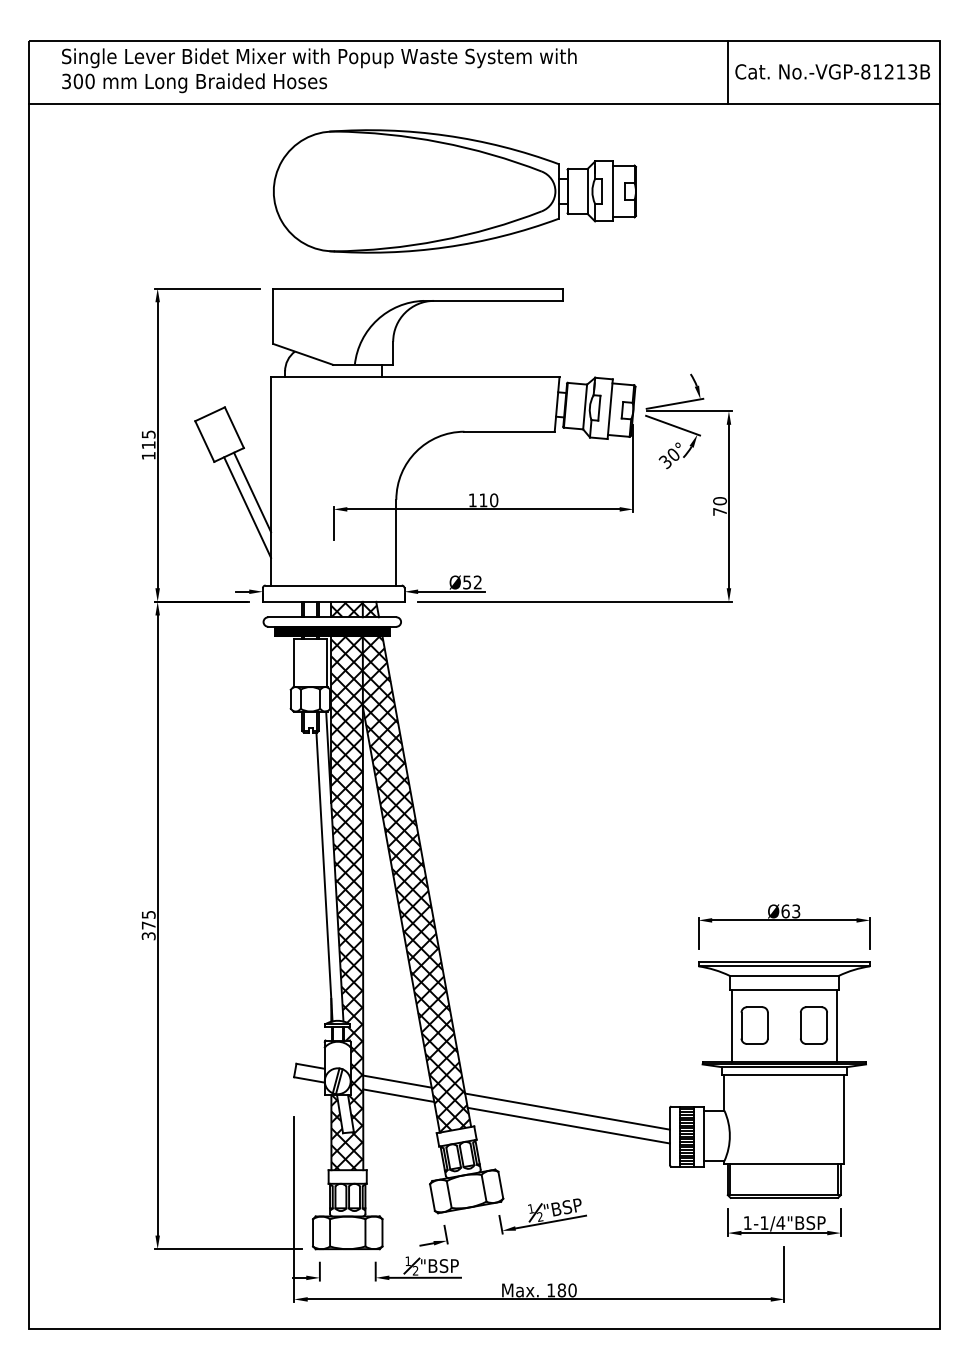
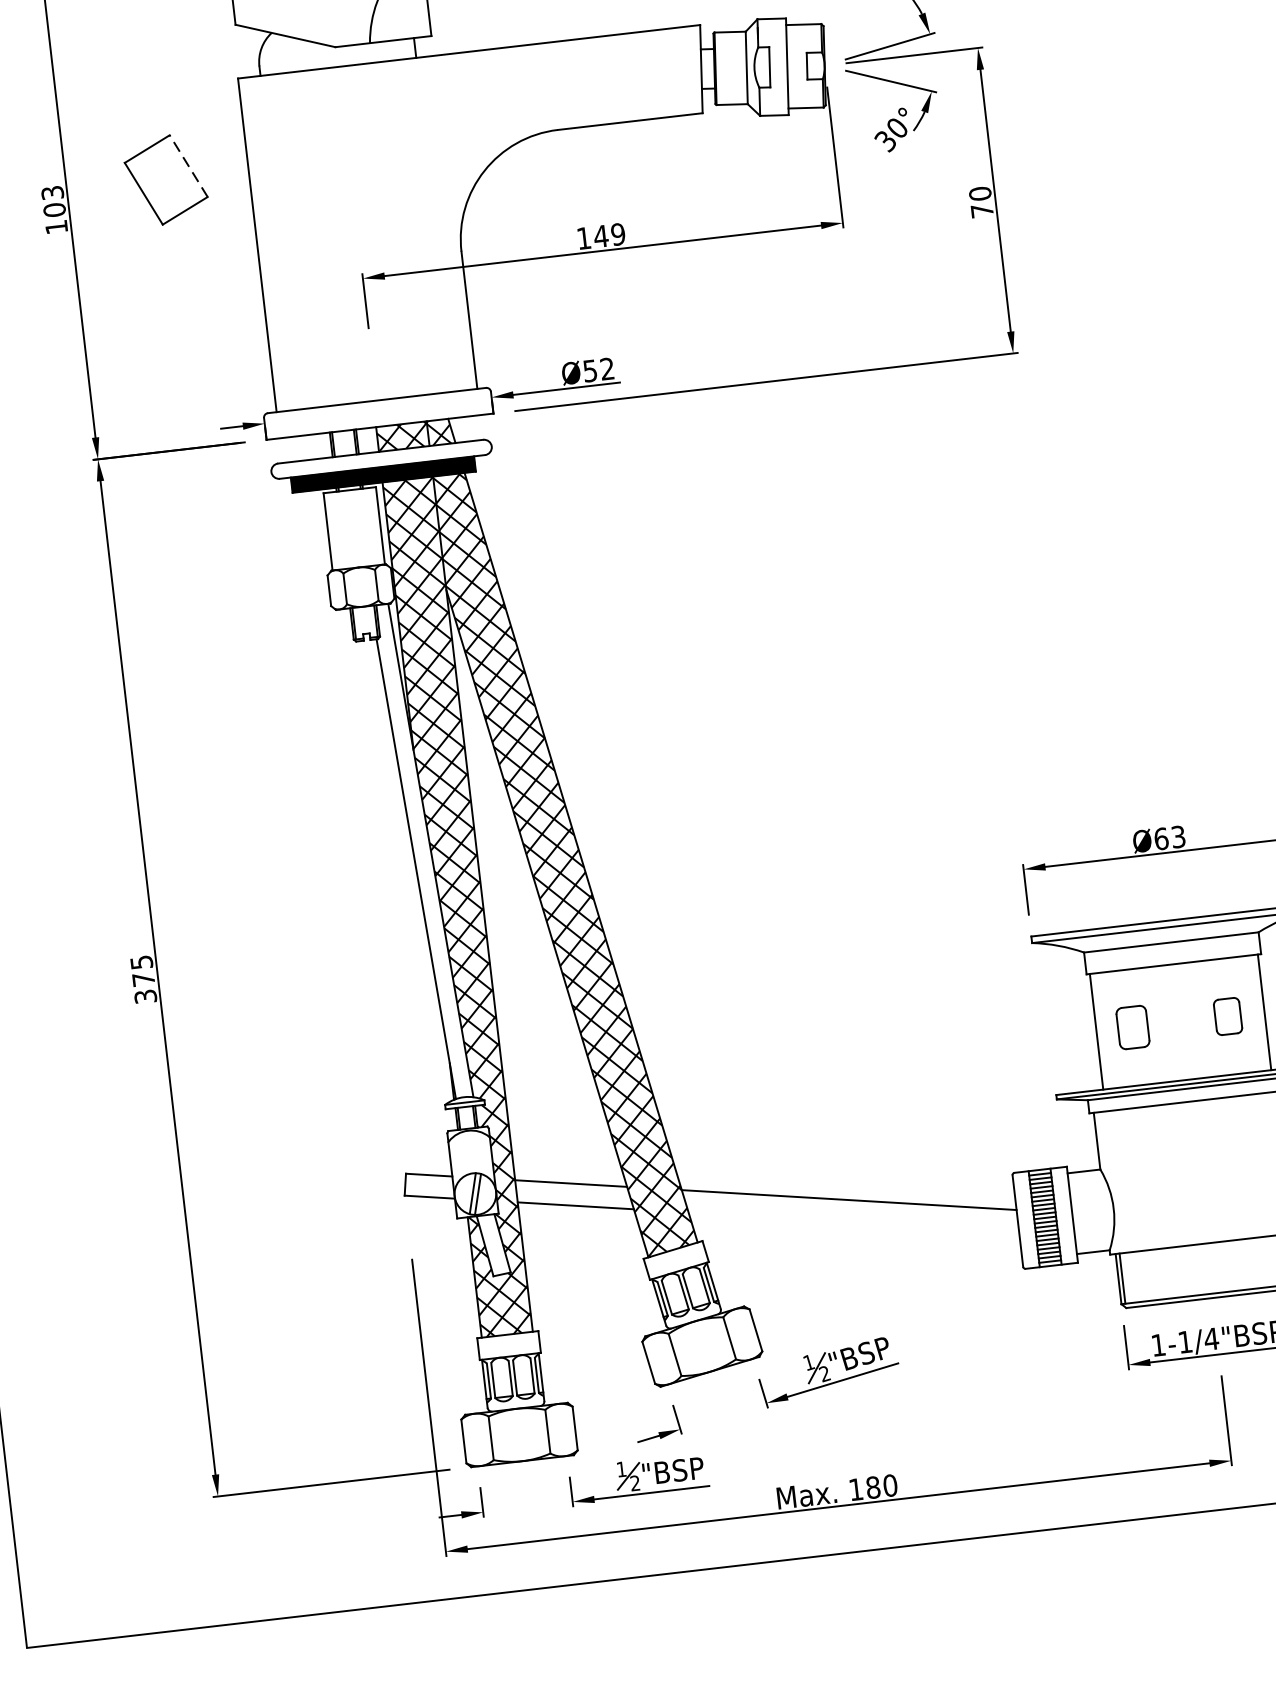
line: (234, 427) -> (188, 165), solid -> dashed
text: (148, 439) -> (53, 200), 115 -> 103
line: (252, 492) -> (229, 266), removed
text: (488, 500) -> (609, 235), 110 -> 149
line: (247, 507) -> (224, 291), removed
part: (754, 1025) -> (1132, 1027), size x0.7
part: (813, 1025) -> (1227, 1016), size x0.6
line: (568, 1125) -> (853, 1222), removed

